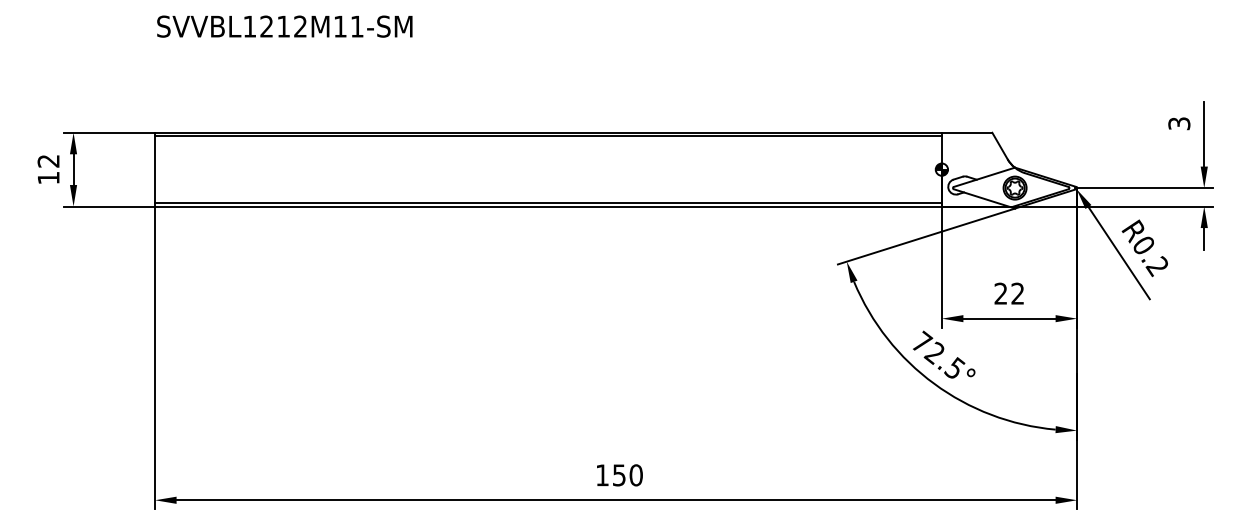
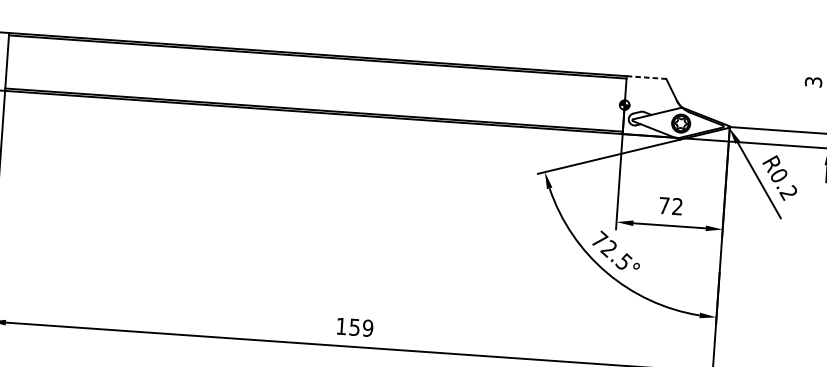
line: (967, 132) -> (646, 77), solid -> dashed
text: (1000, 293) -> (663, 205), 22 -> 72
text: (635, 475) -> (367, 328), 150 -> 159

